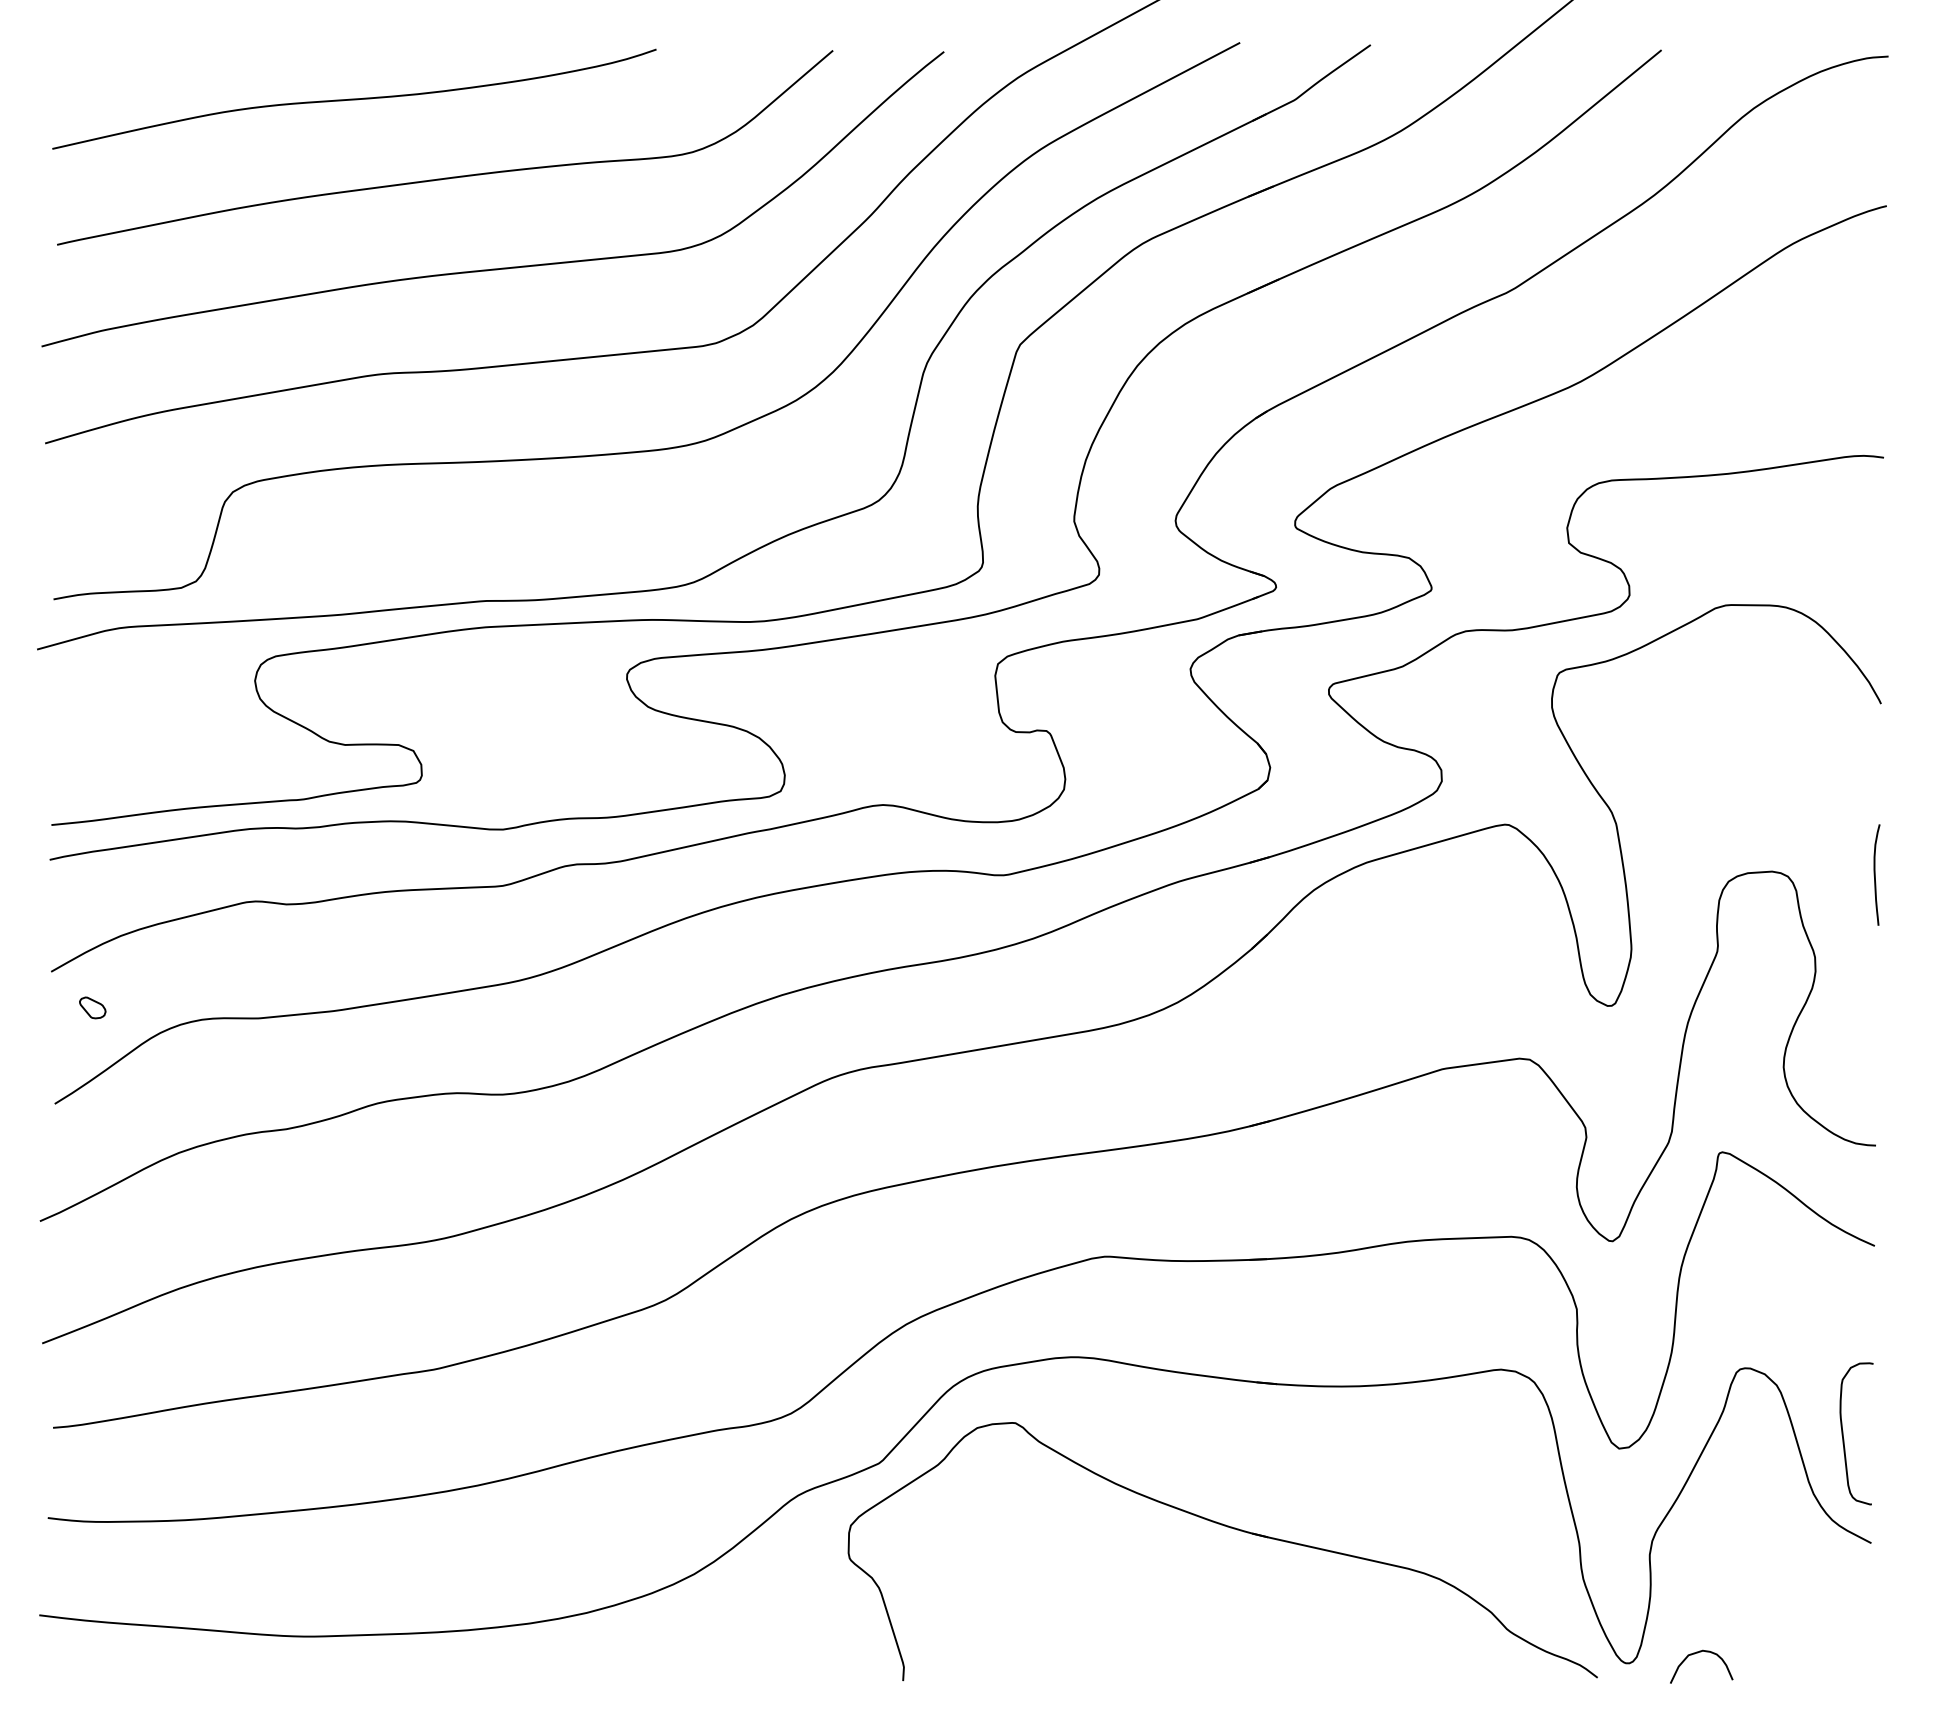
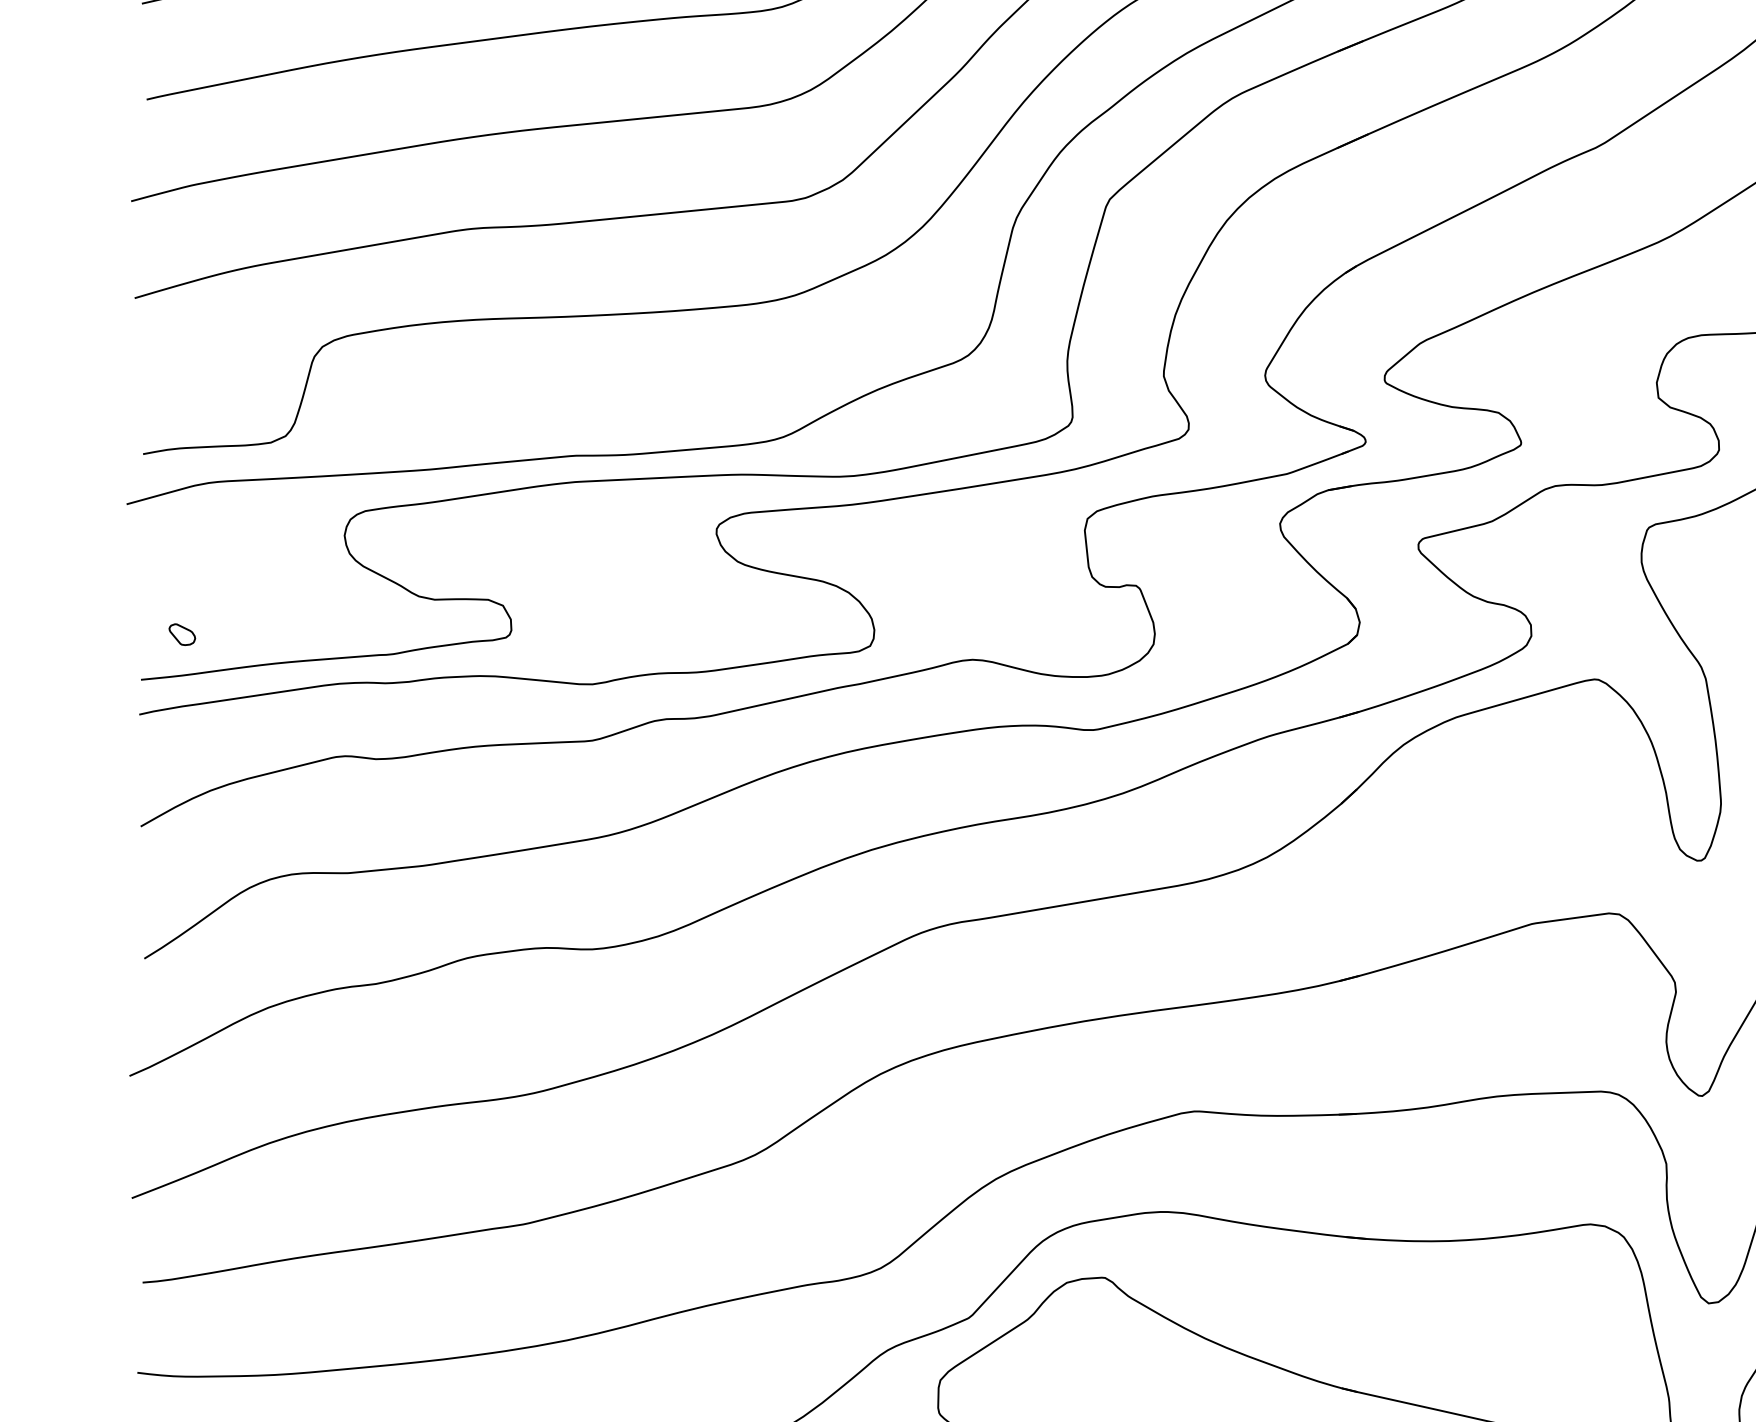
part: (92, 1007) -> (182, 634), moved

